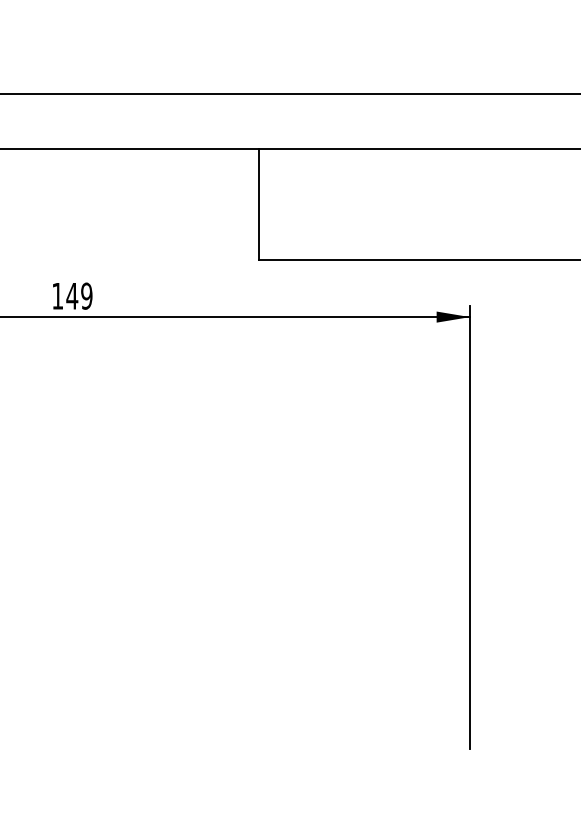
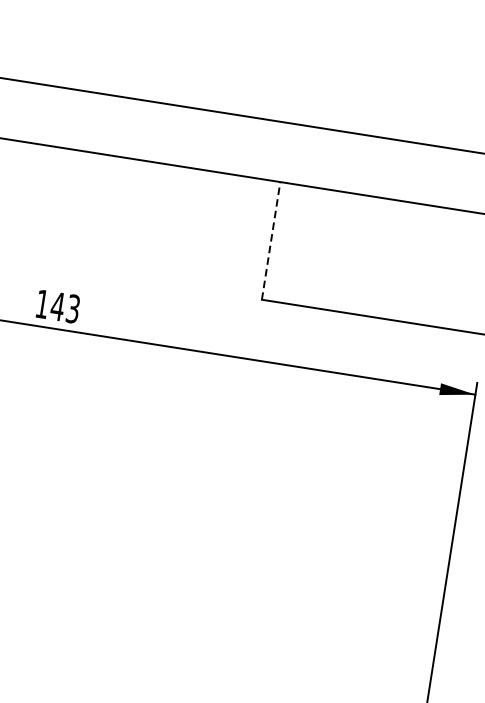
line: (259, 204) -> (271, 240), solid -> dashed
text: (86, 295) -> (73, 308), 149 -> 143

